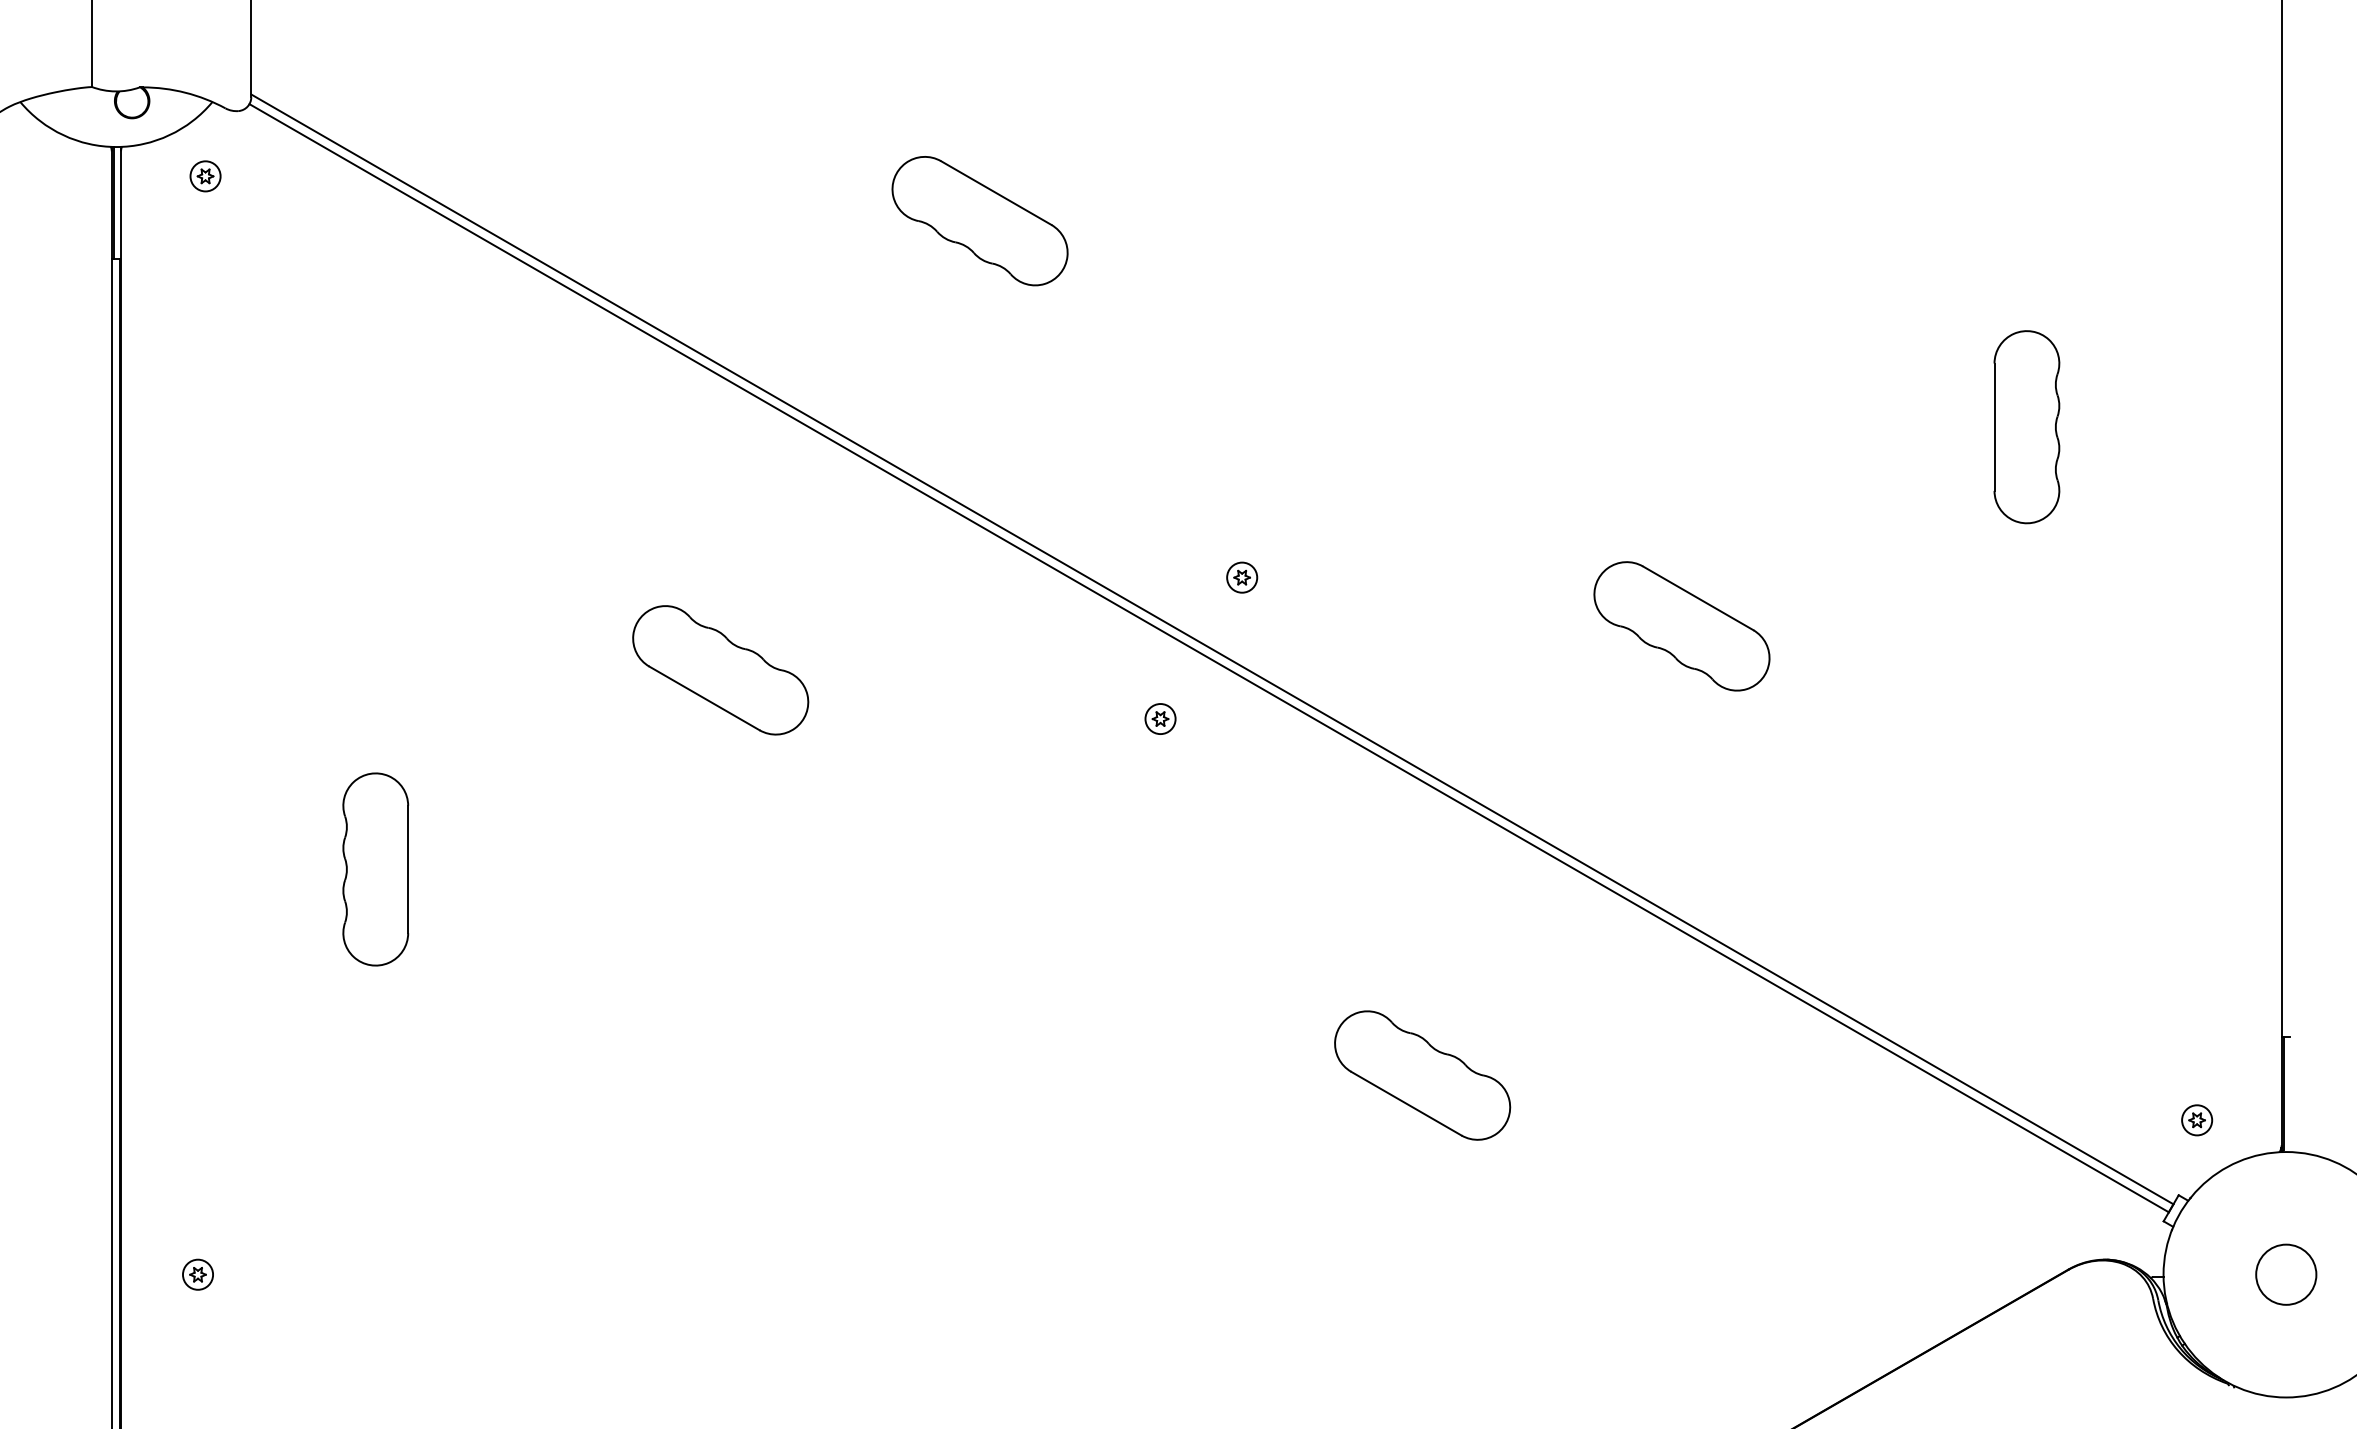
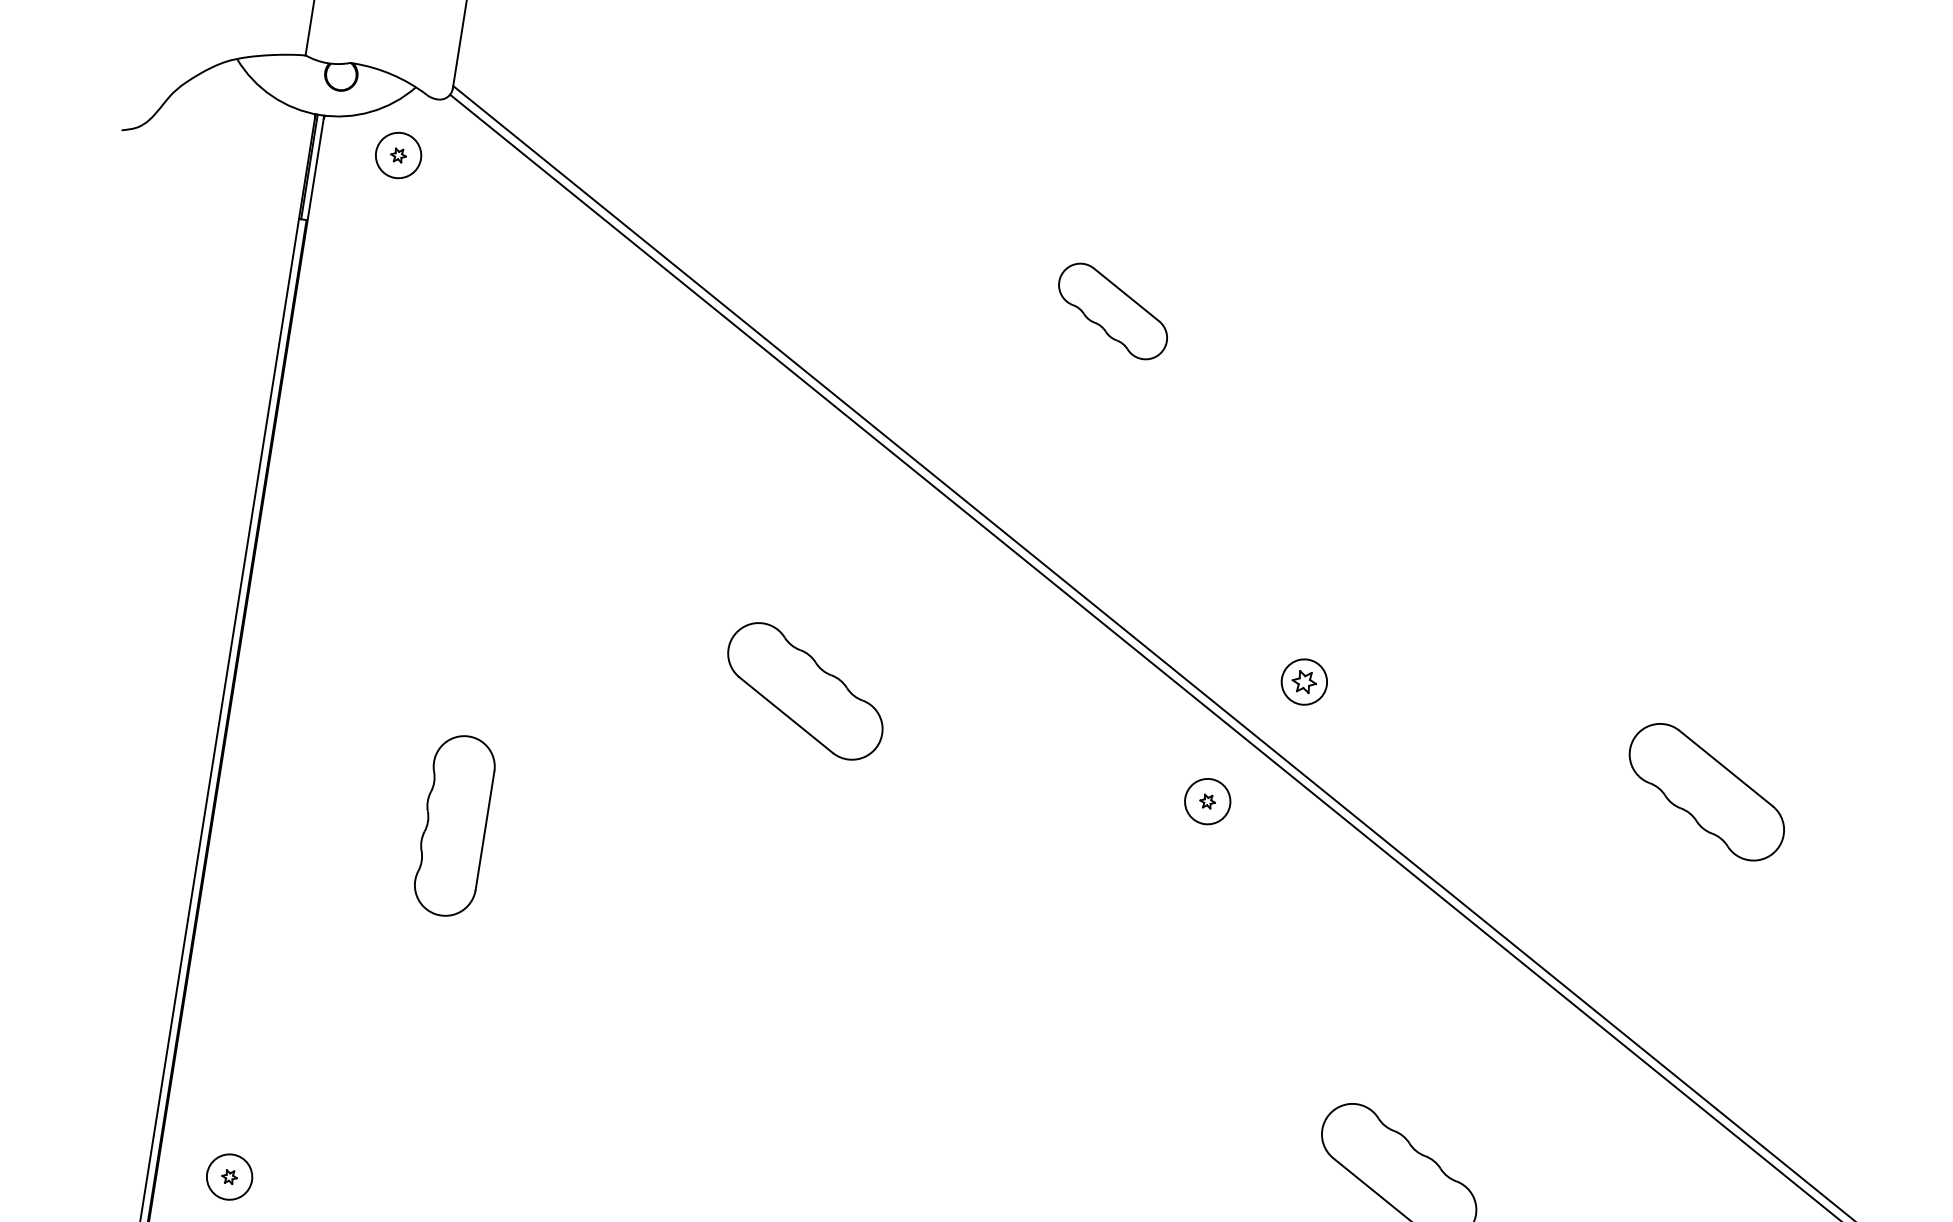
circle: (205, 176) -> (398, 155), size x1.6
part: (979, 221) -> (1112, 311), size x0.7
part: (1242, 577) -> (1304, 681), size x1.6
circle: (1160, 719) -> (1207, 802), size x1.6
circle: (197, 1274) -> (229, 1176), size x1.6

